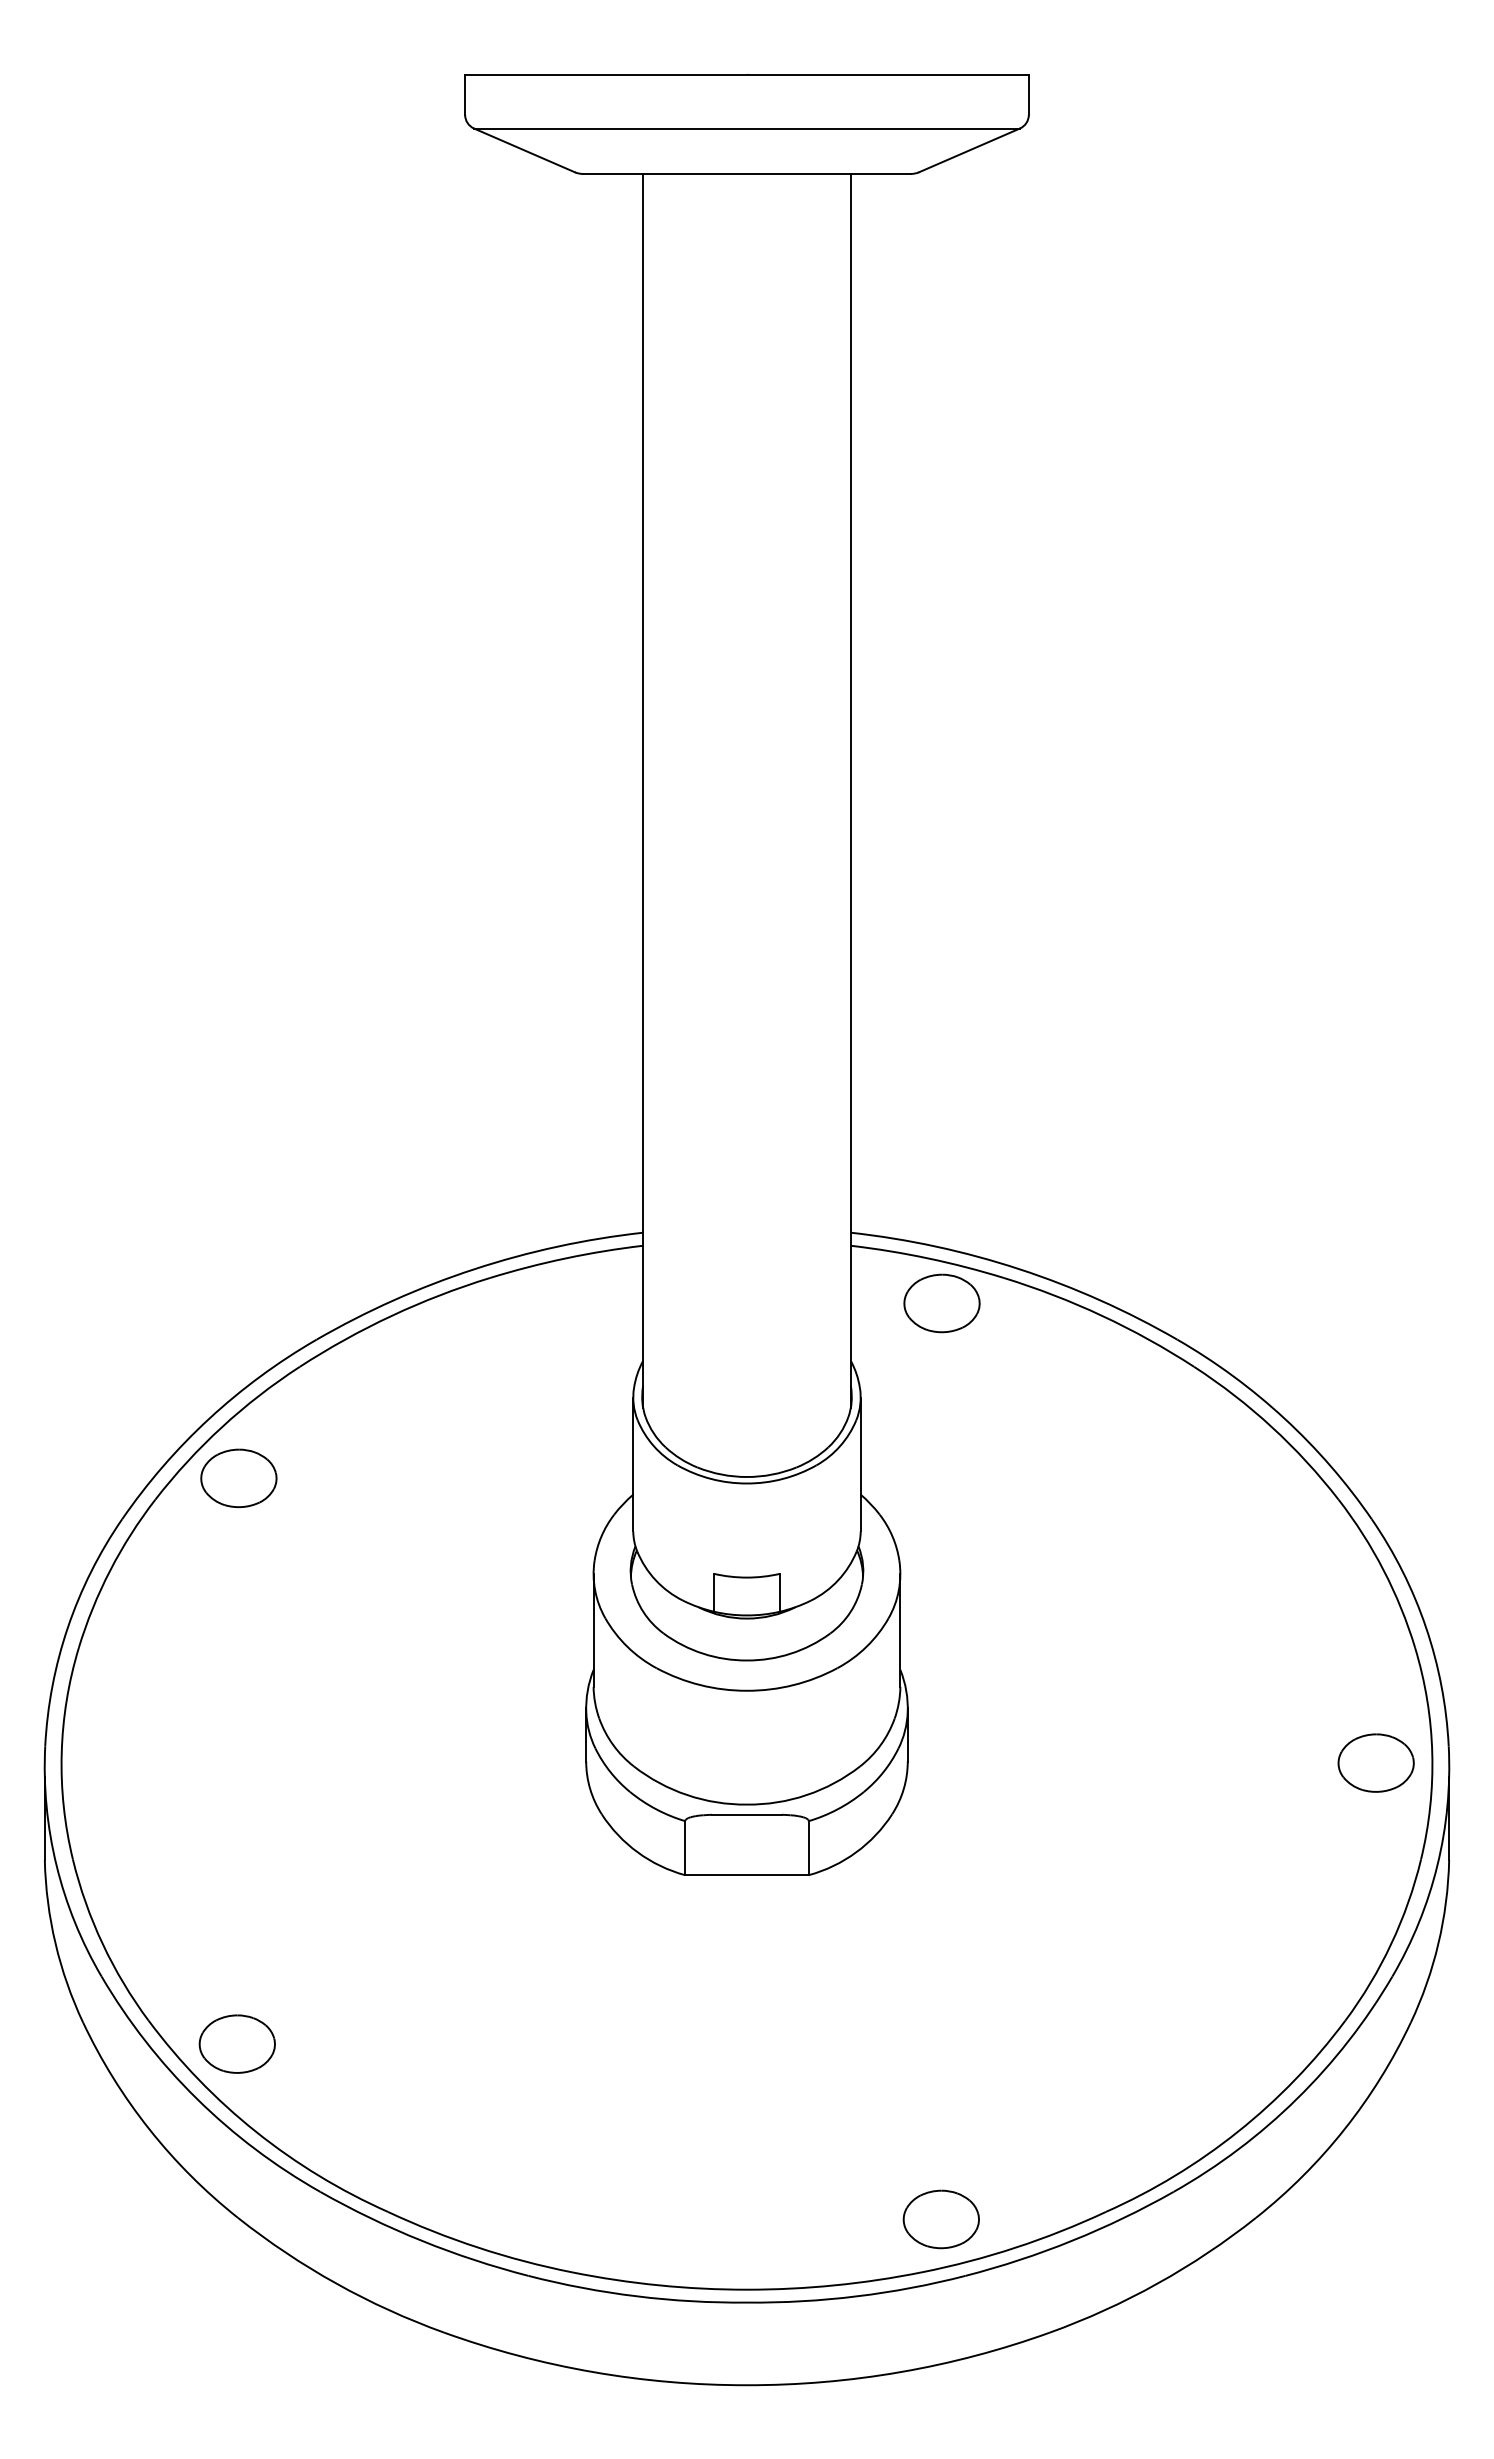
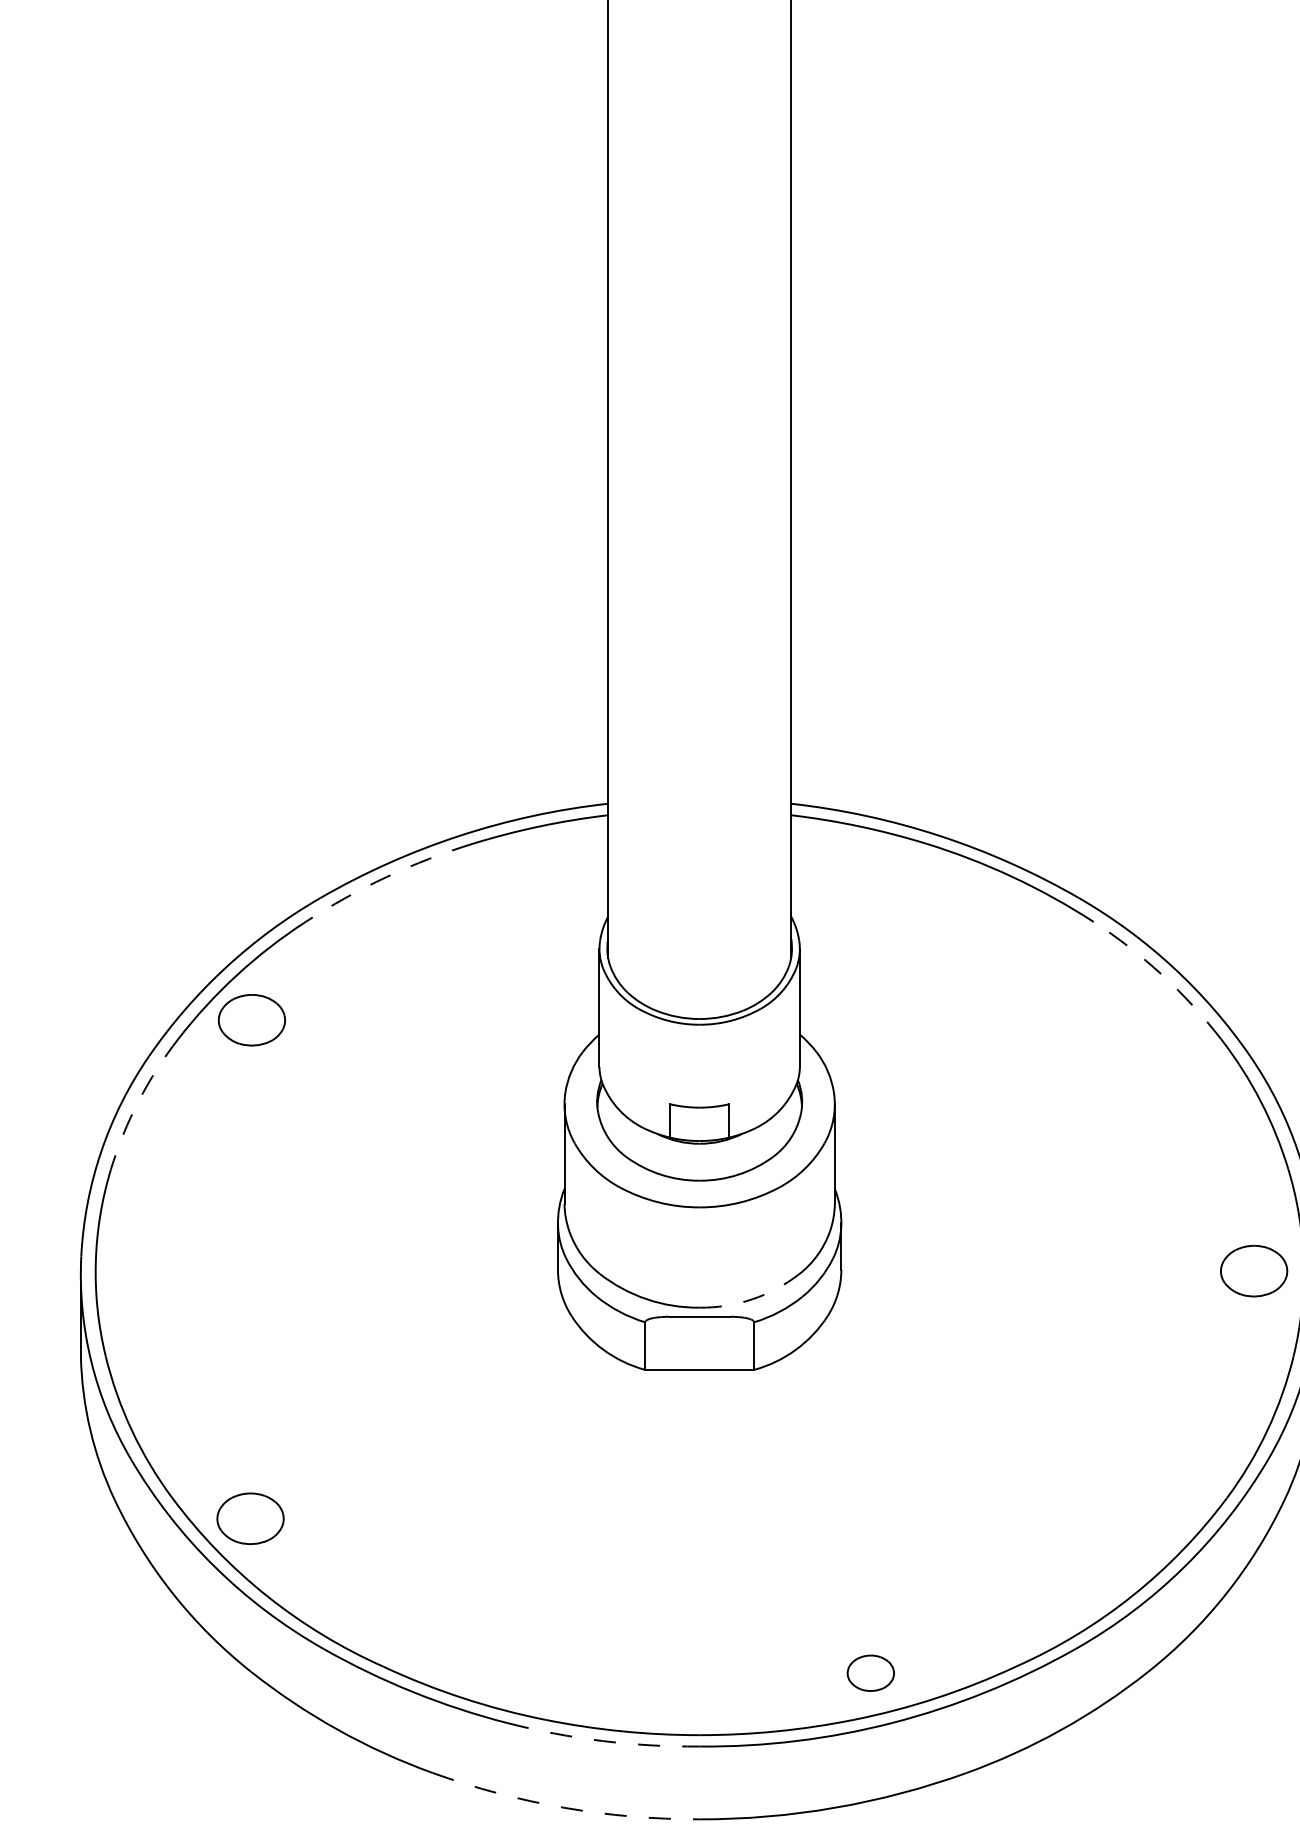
part: (941, 1303) -> (871, 866), removed
arc: (391, 1315) -> (386, 876), solid -> dashed
arc: (1272, 1427) -> (1162, 975), solid -> dashed
arc: (110, 1570) -> (138, 1101), solid -> dashed
arc: (806, 1795) -> (752, 1299), solid -> dashed
part: (940, 2219) -> (870, 1673), size x0.7
arc: (636, 2296) -> (602, 1741), solid -> dashed
arc: (593, 2372) -> (564, 1808), solid -> dashed

